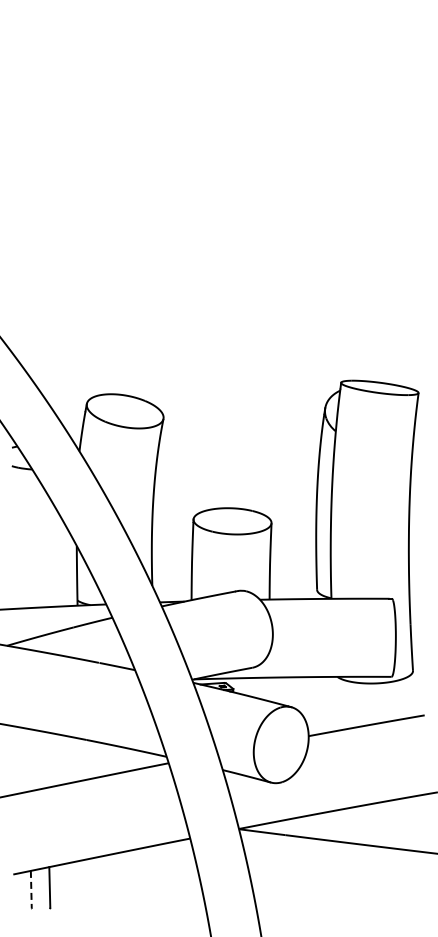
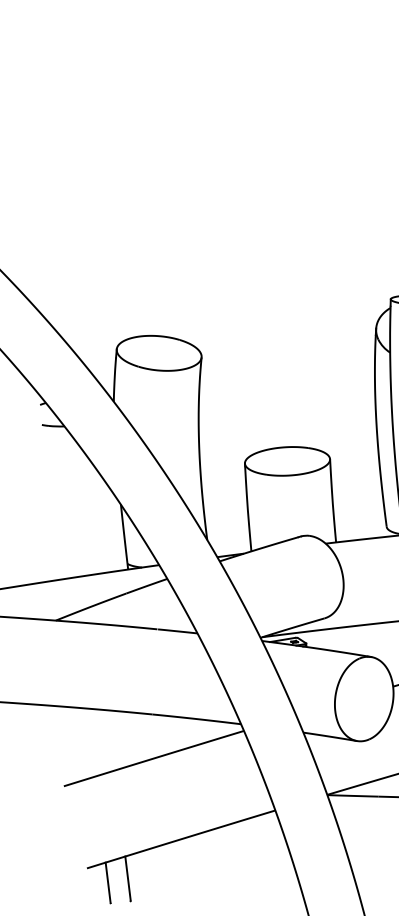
line: (31, 889) -> (108, 882), dashed -> solid

